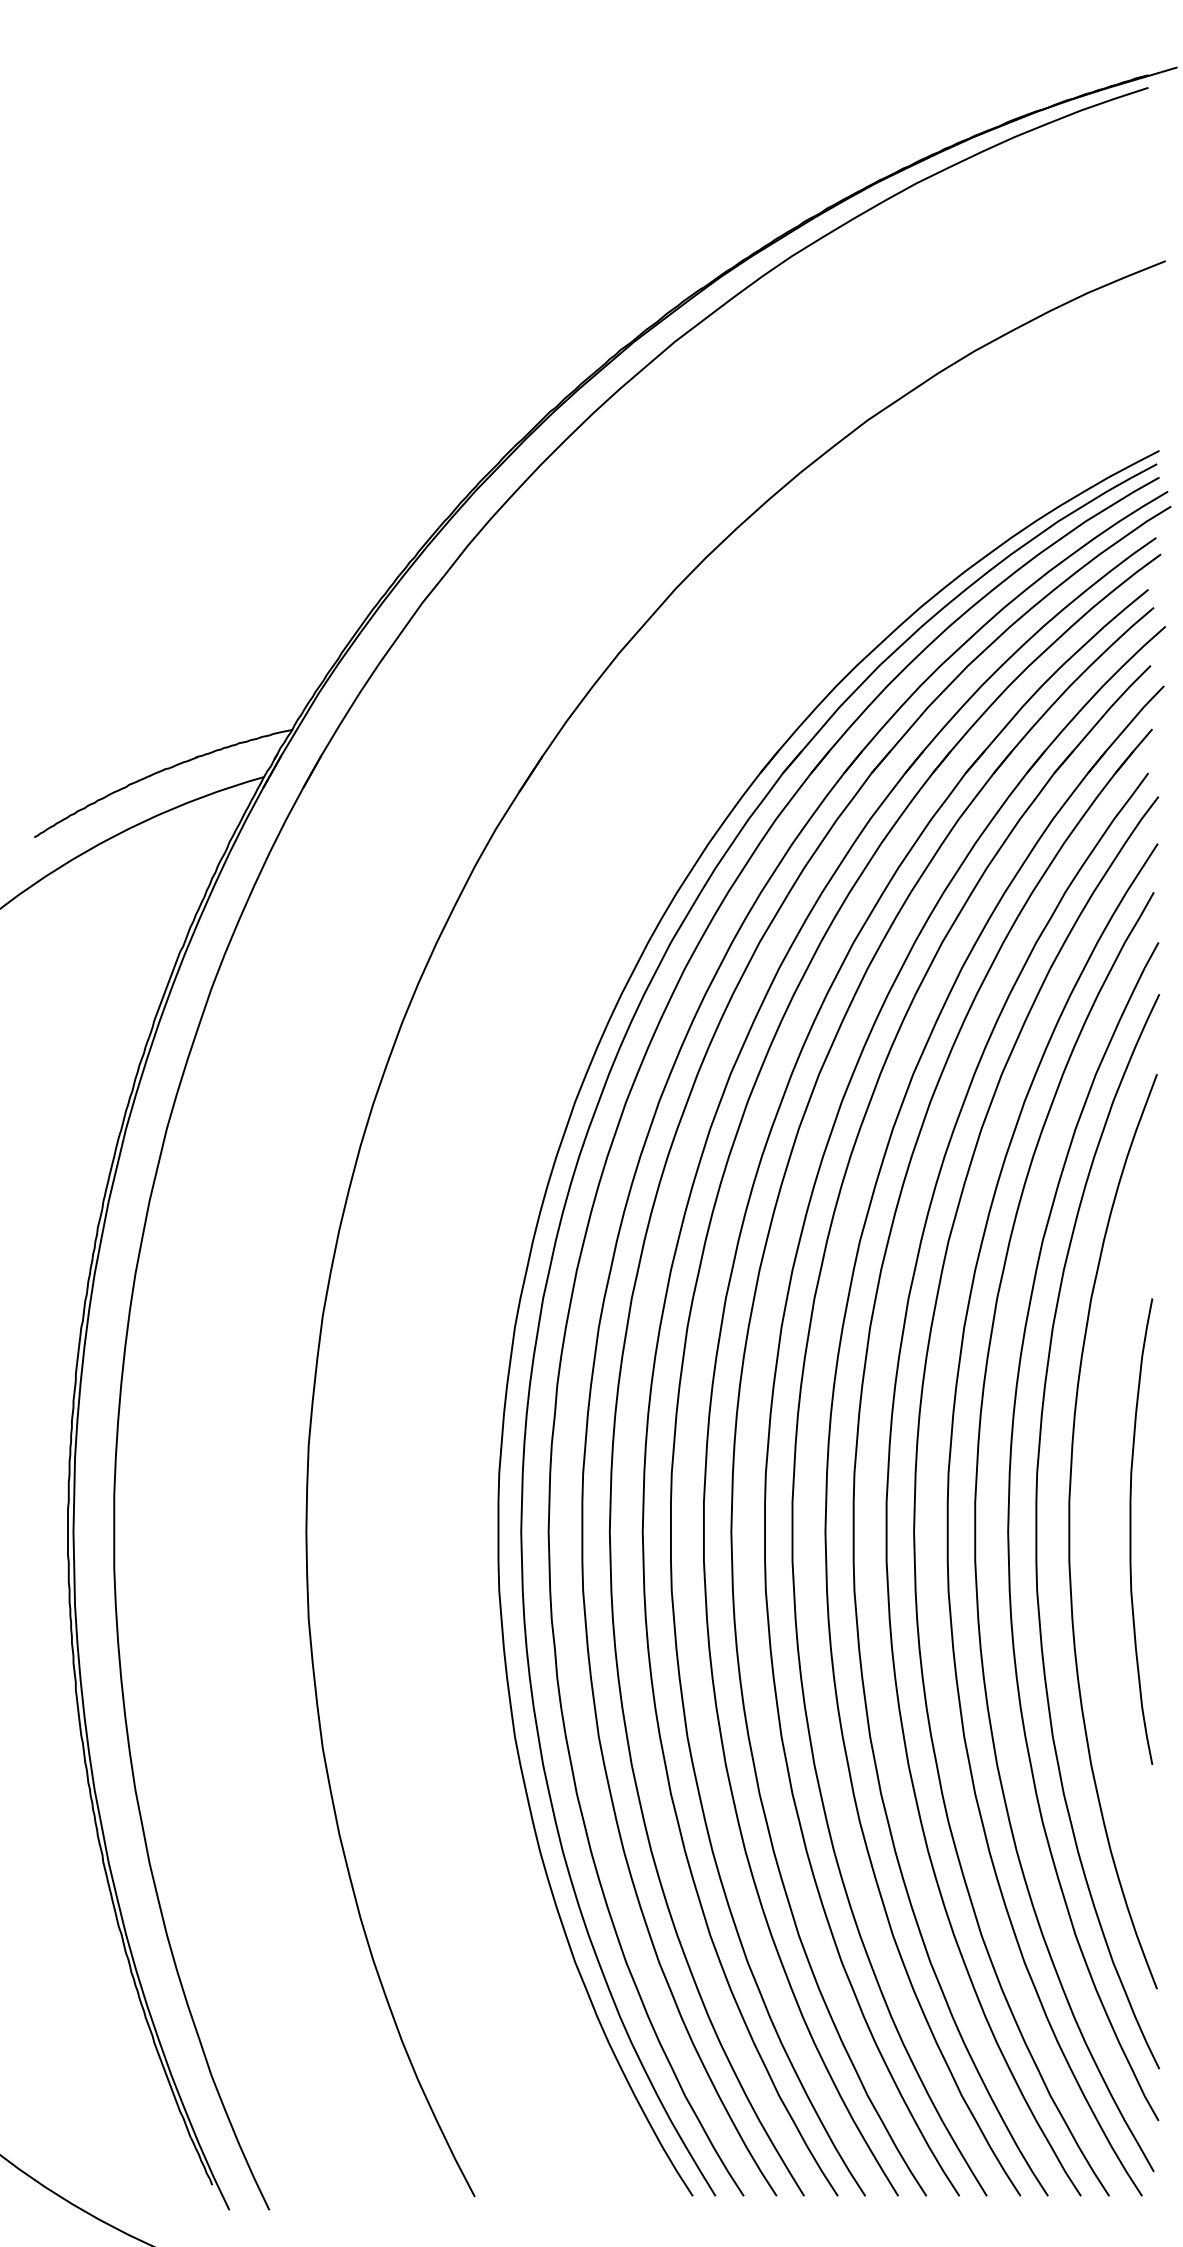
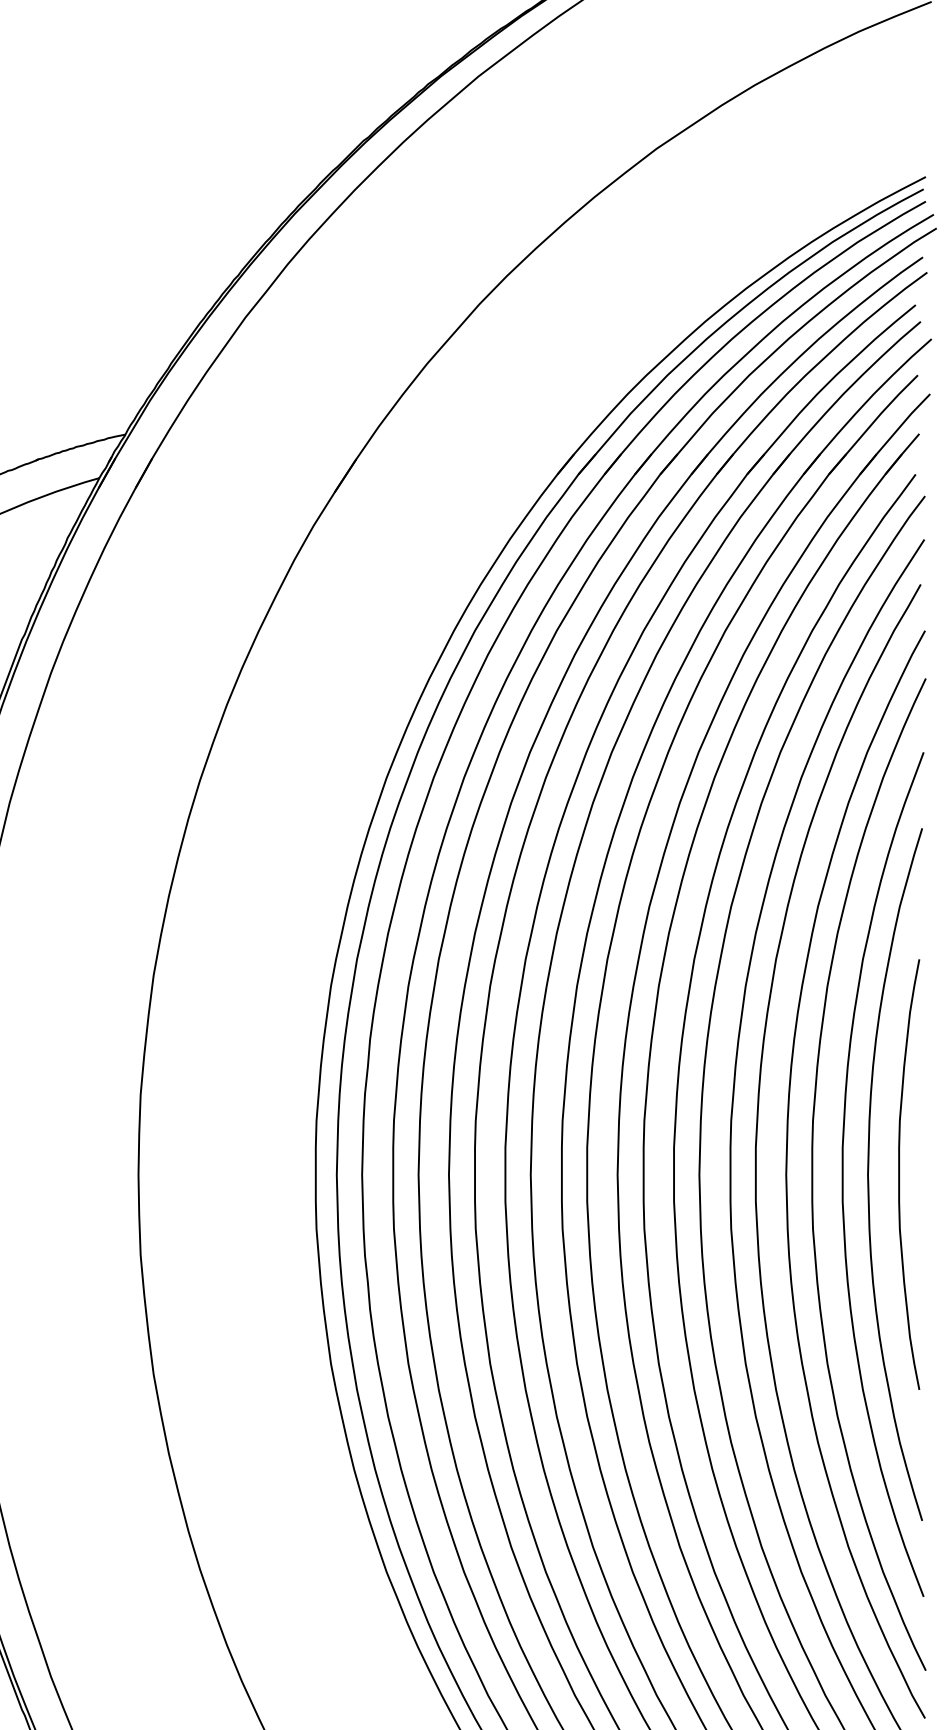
curve: (1097, 1531) -> (868, 1174), added

